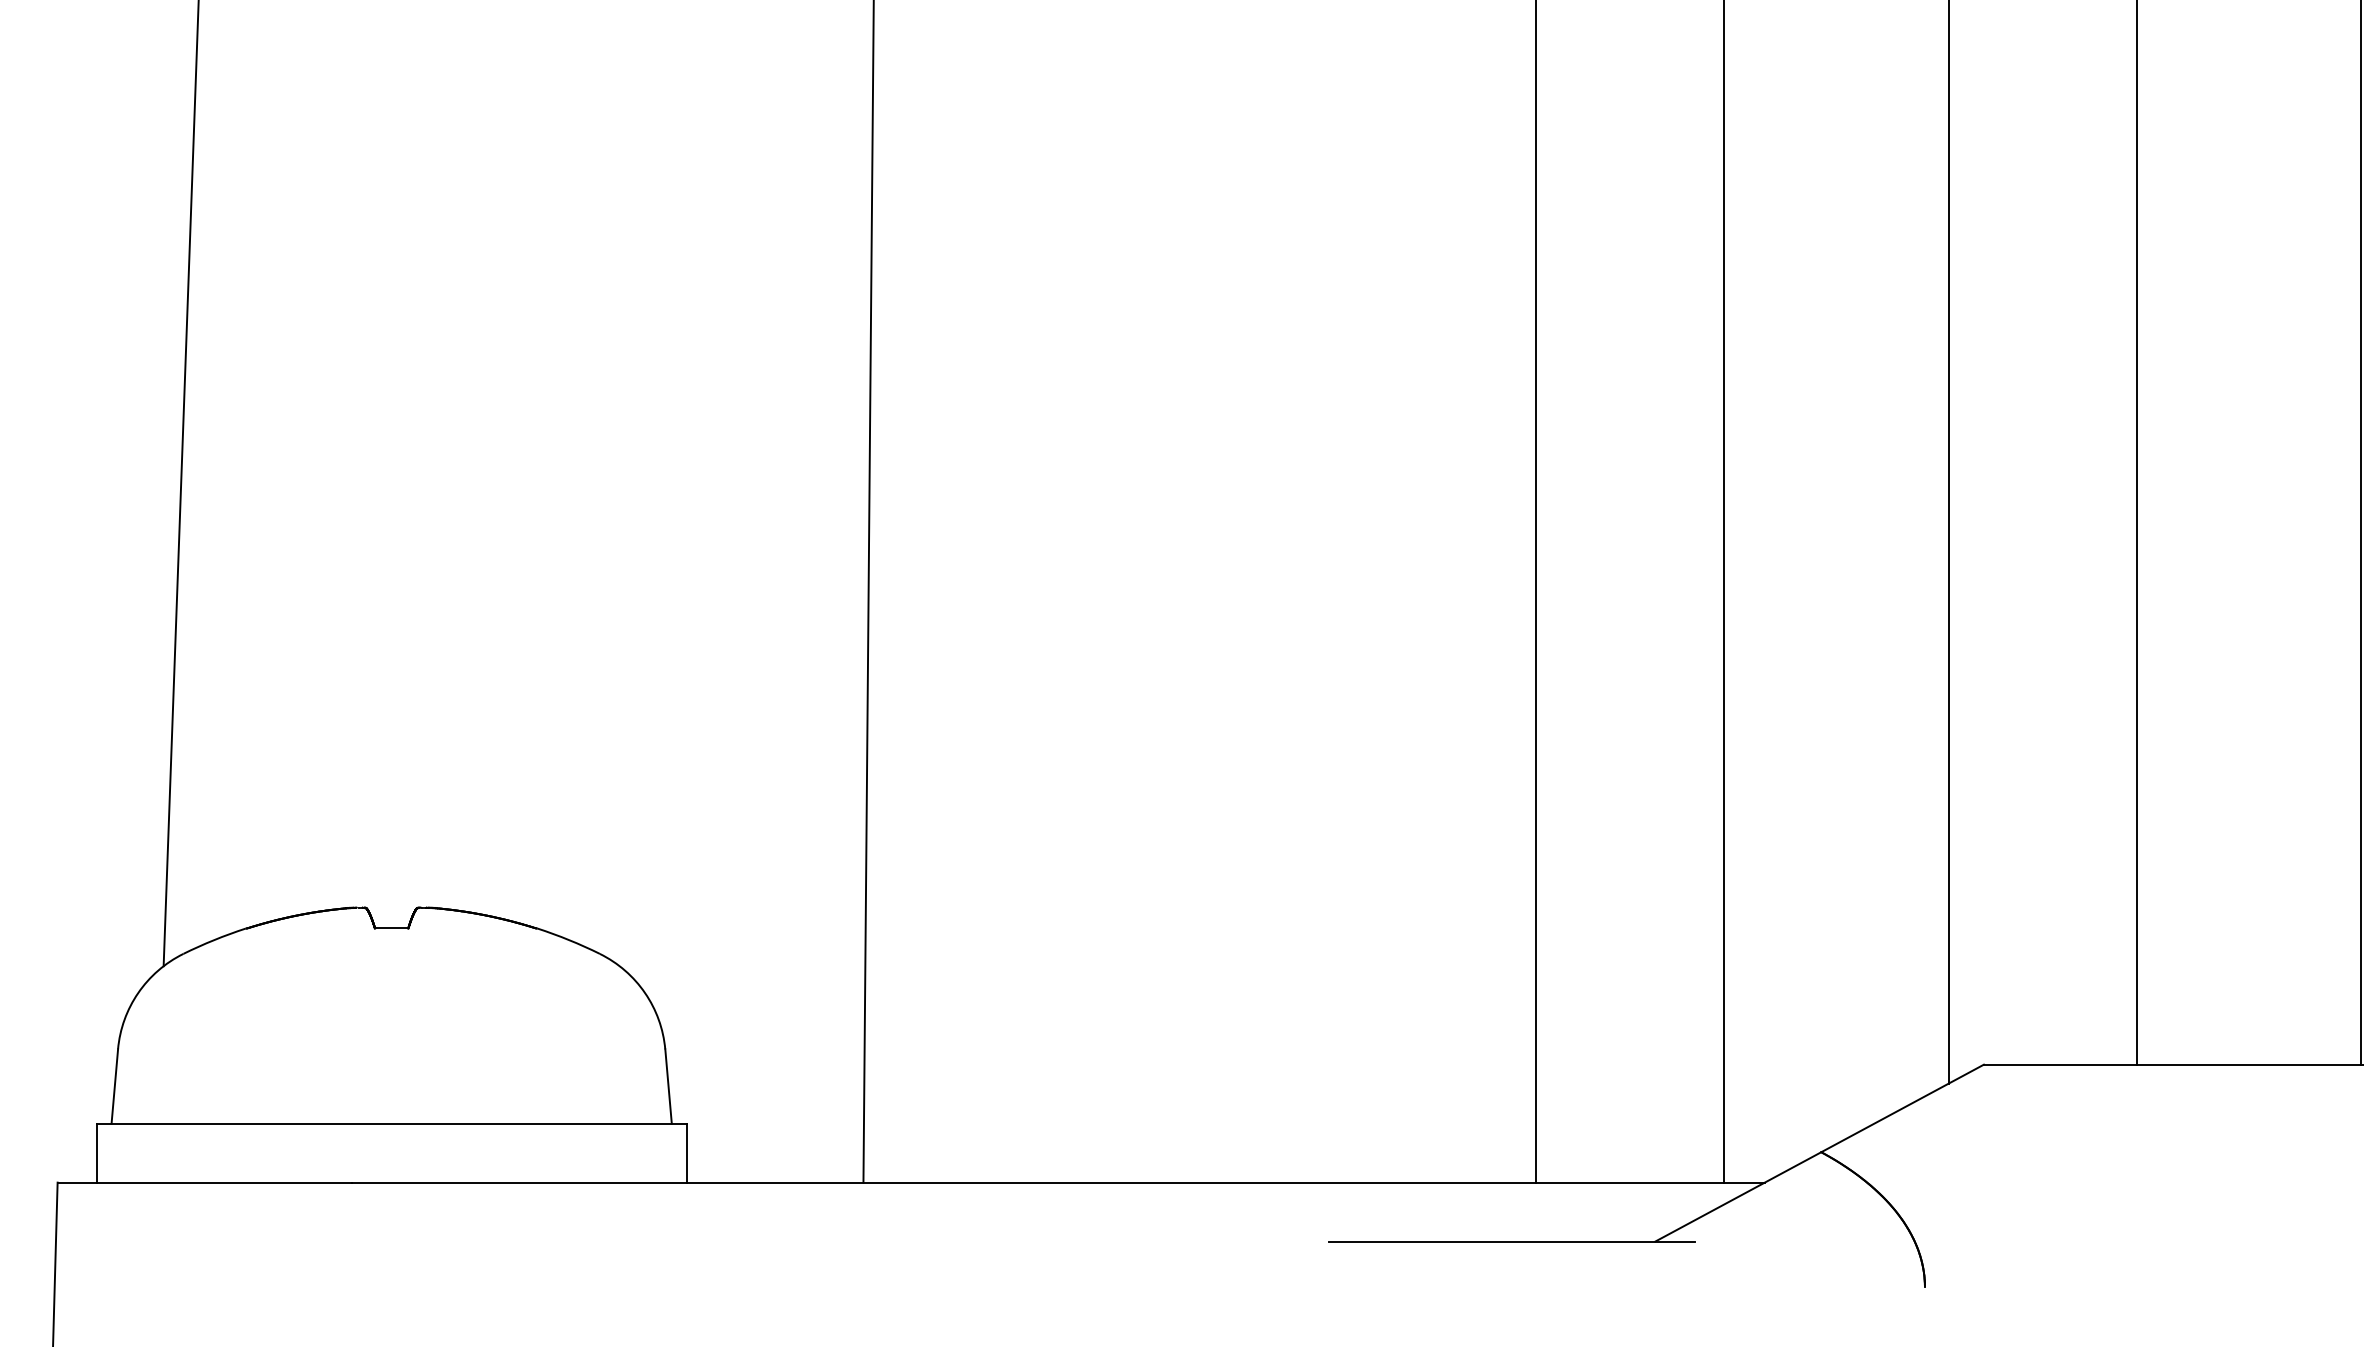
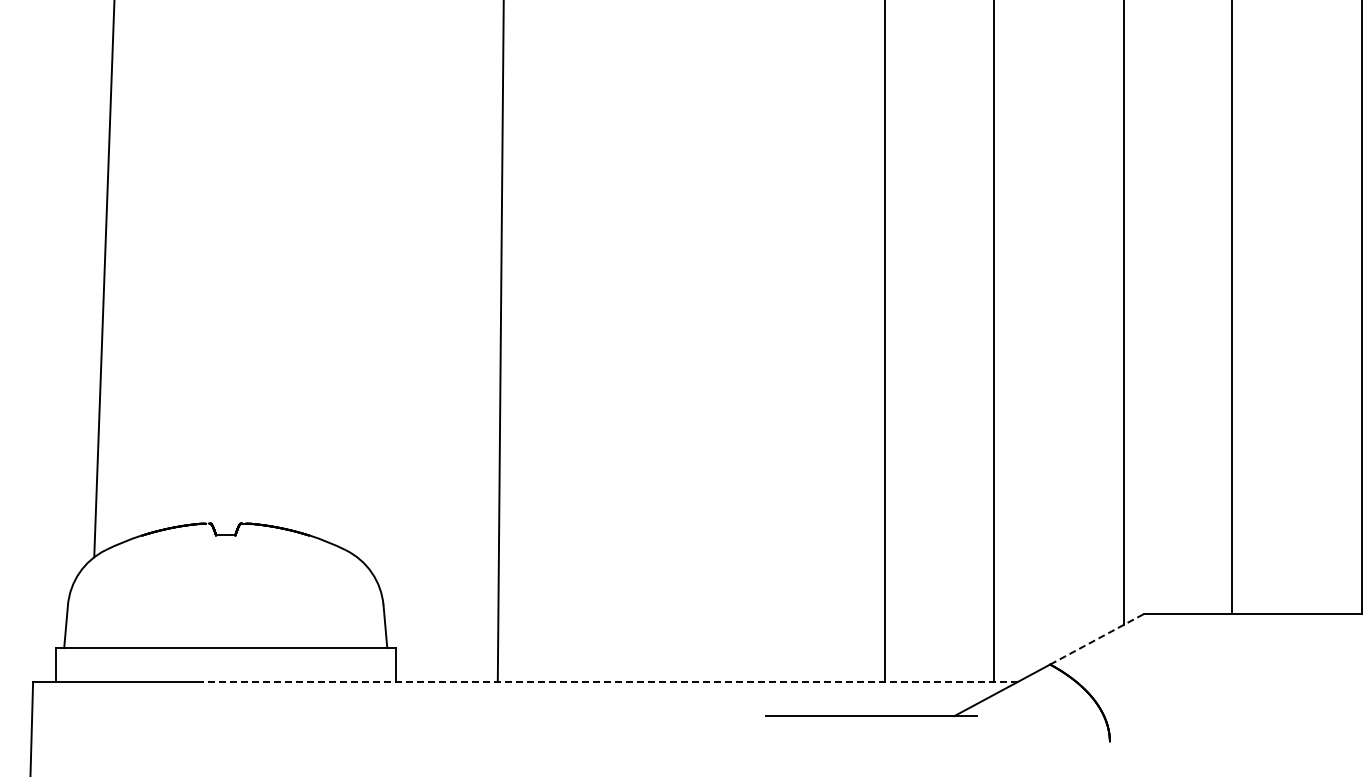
line: (1903, 1108) -> (1097, 639), solid -> dashed
line: (1057, 1183) -> (609, 682), solid -> dashed

